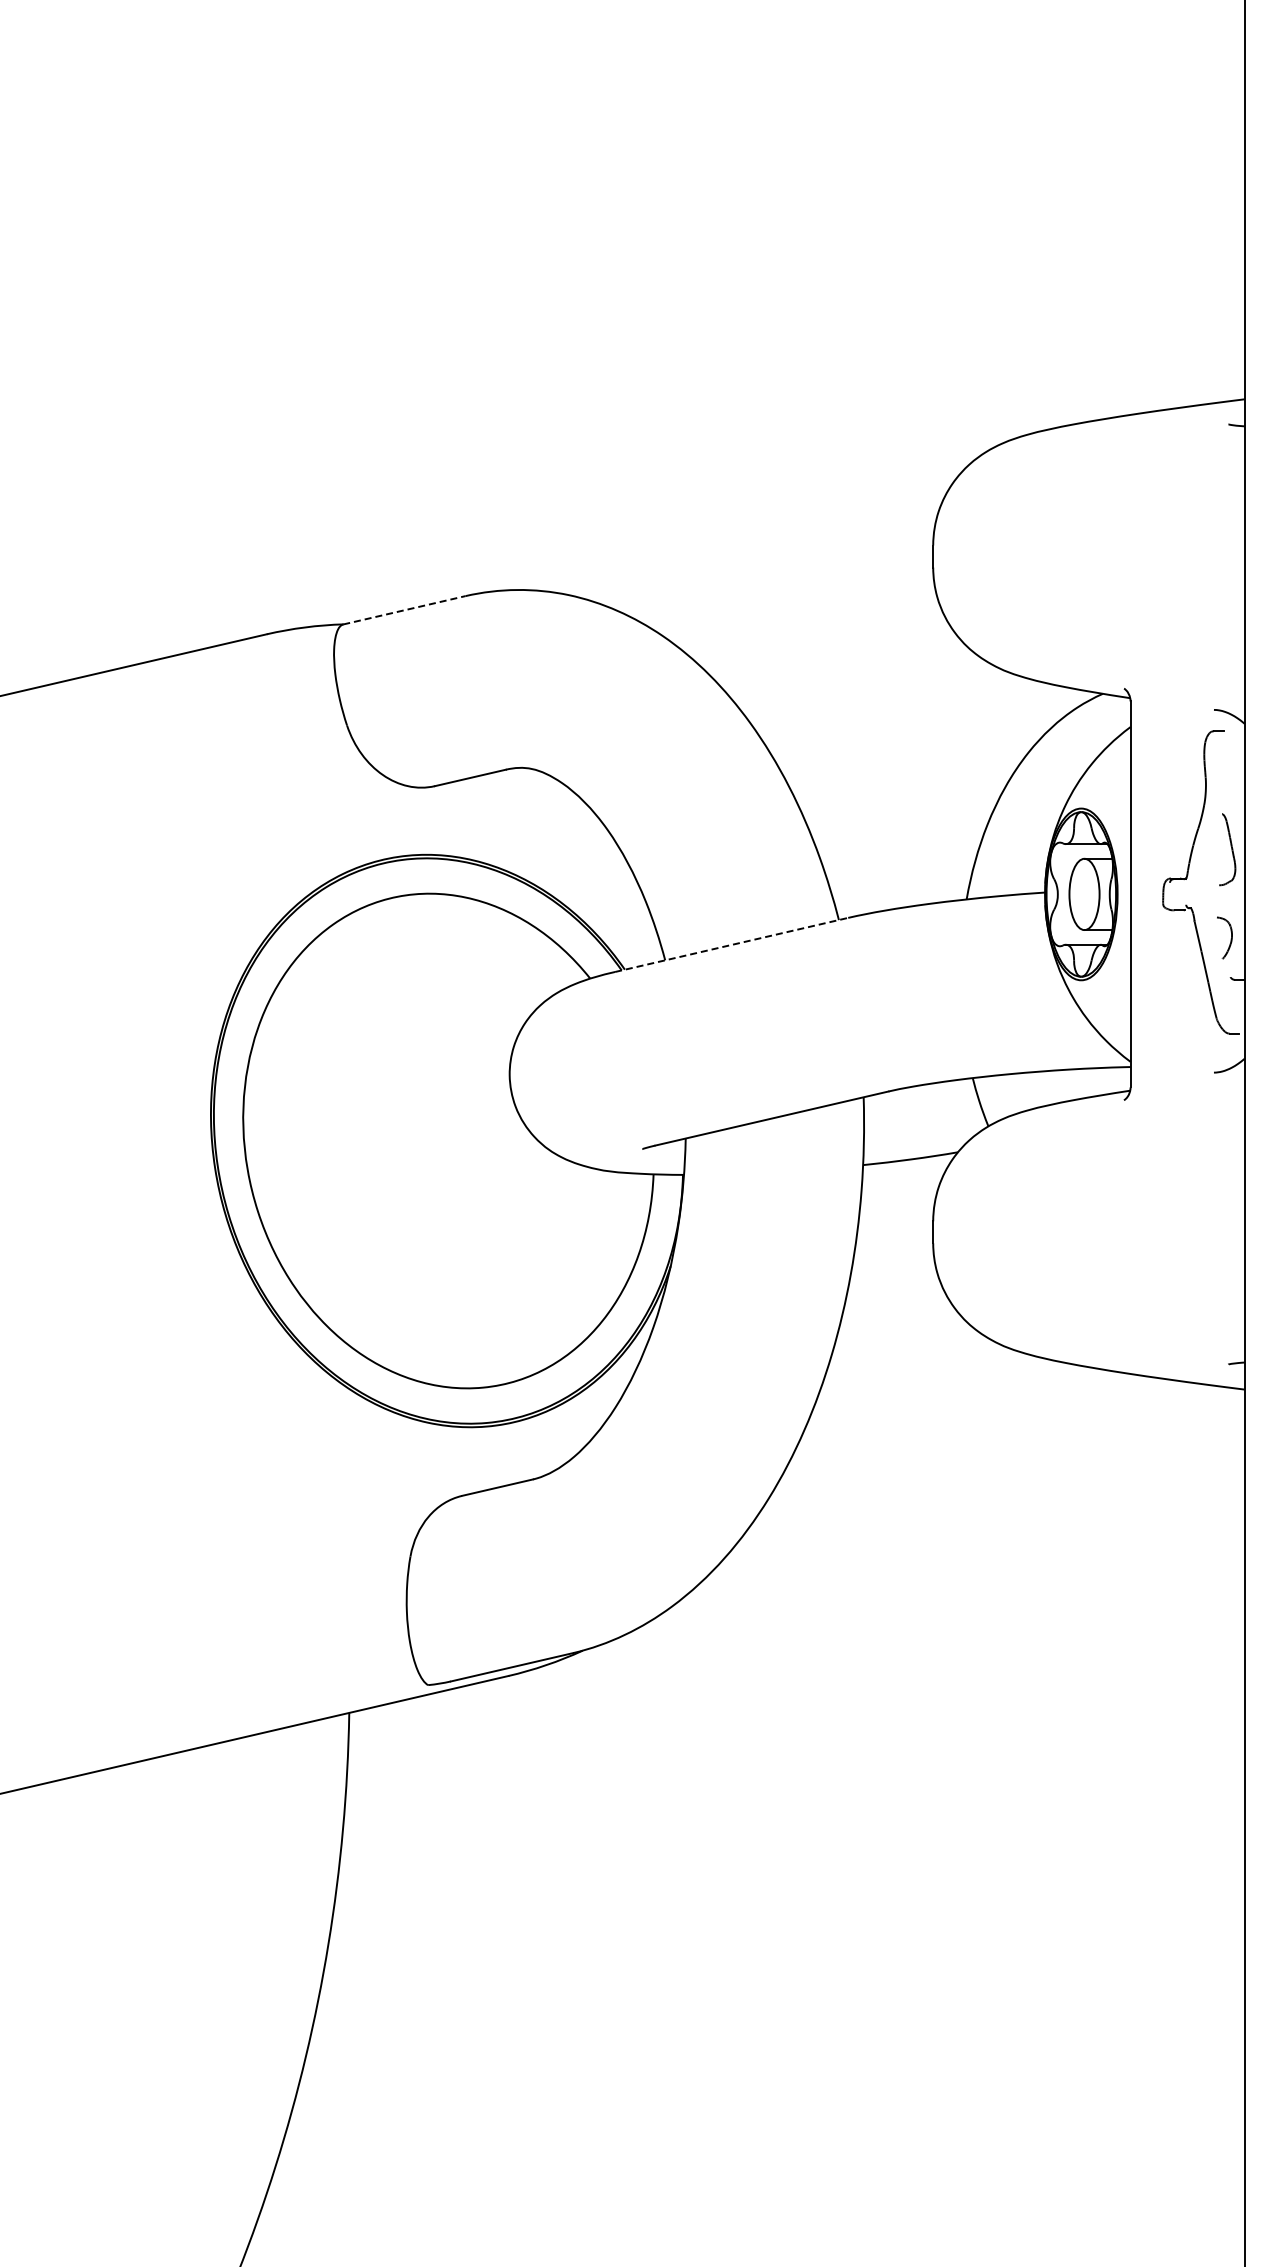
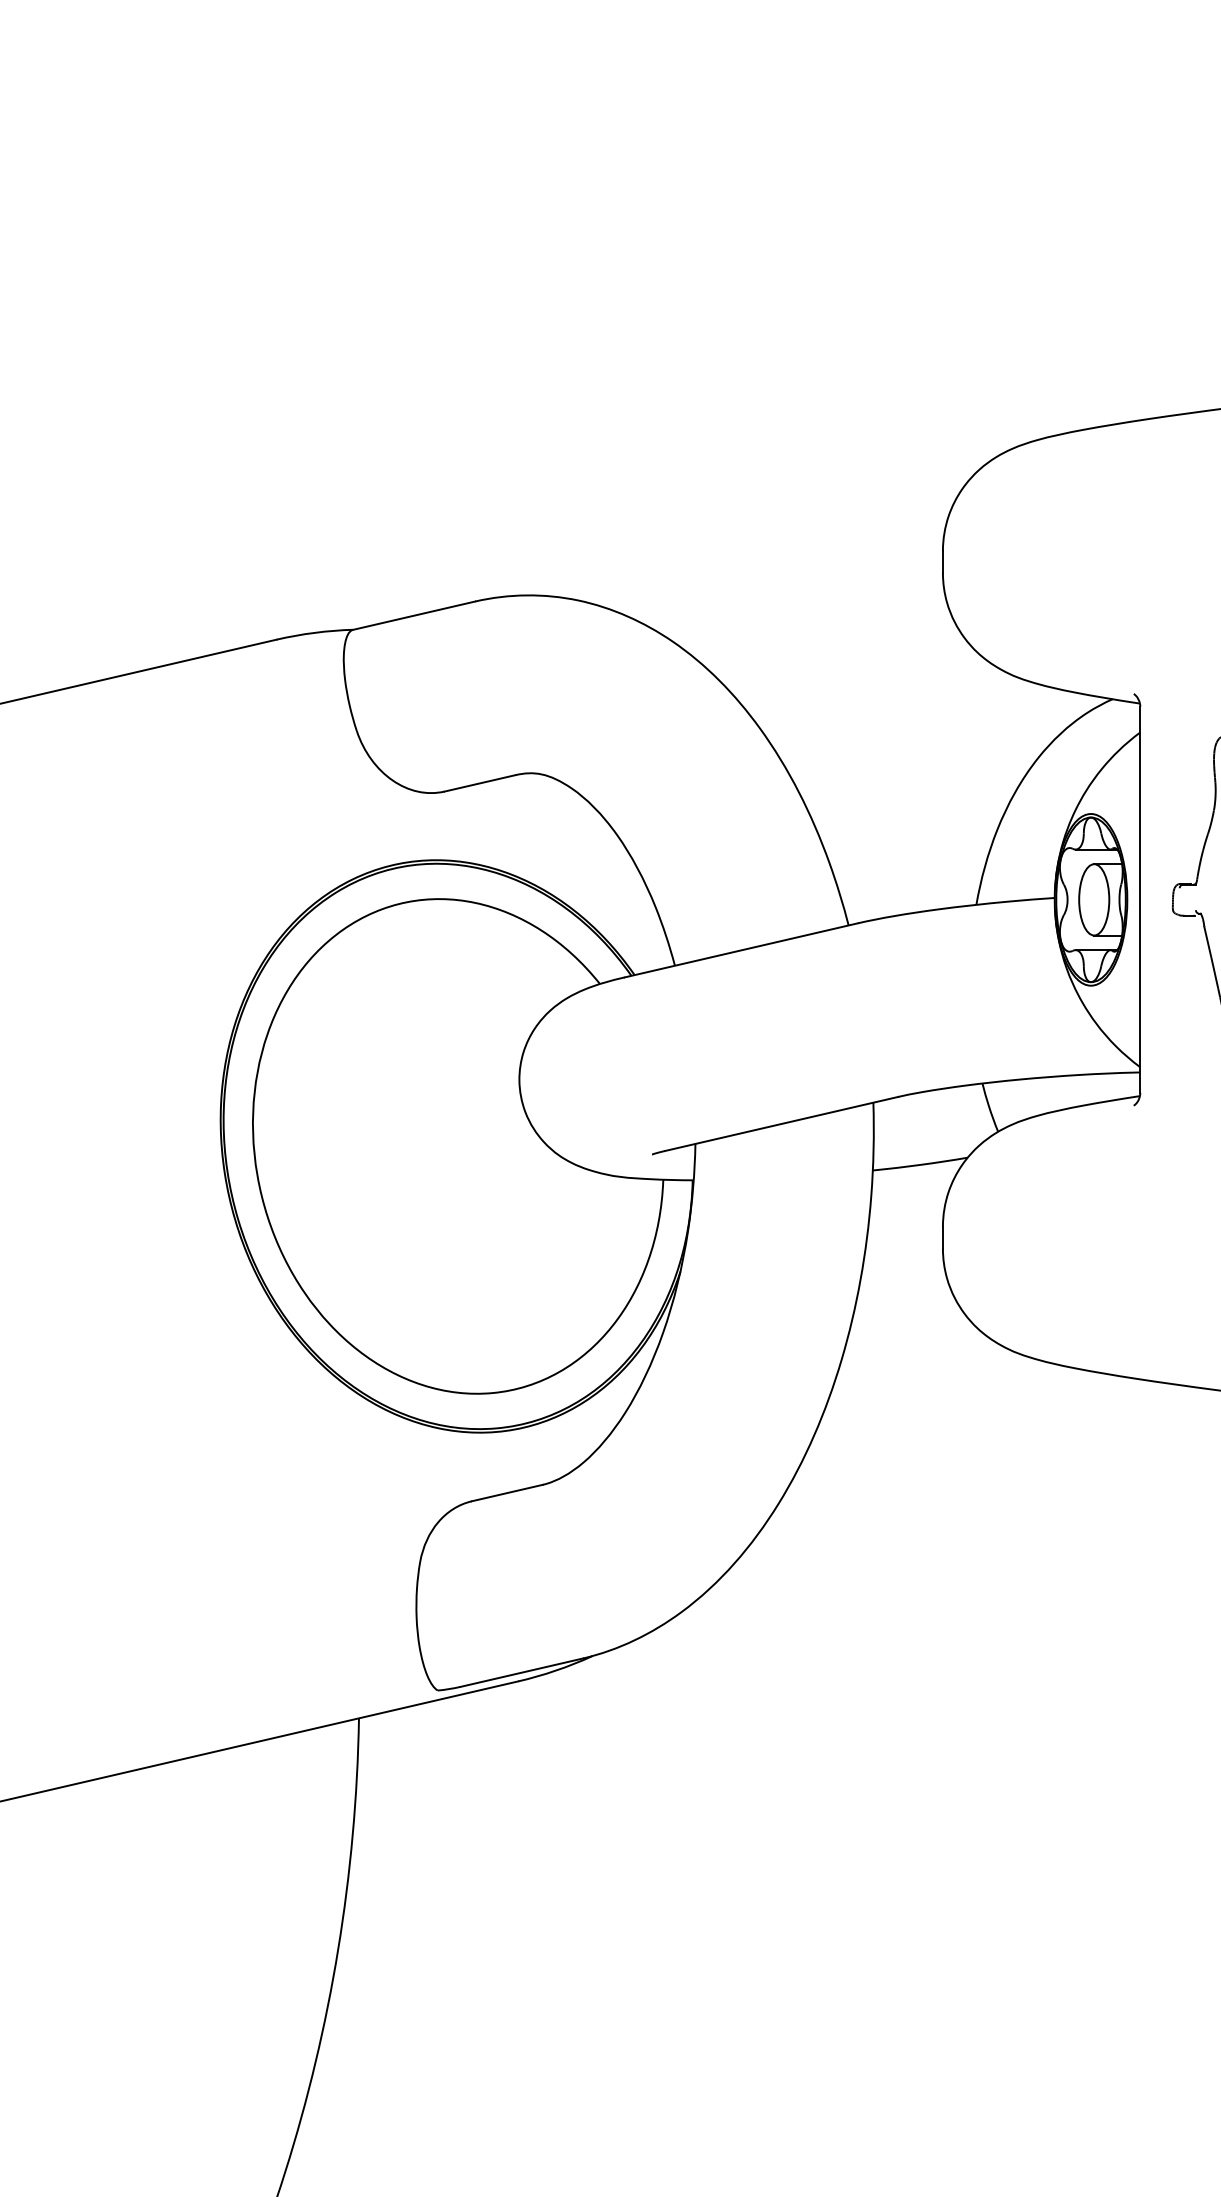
line: (404, 610) -> (414, 615), dashed -> solid
line: (731, 944) -> (741, 949), dashed -> solid

